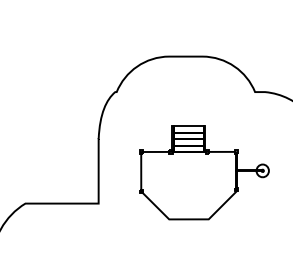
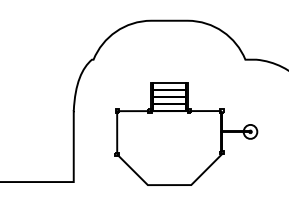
part: (204, 172) -> (186, 133), moved

